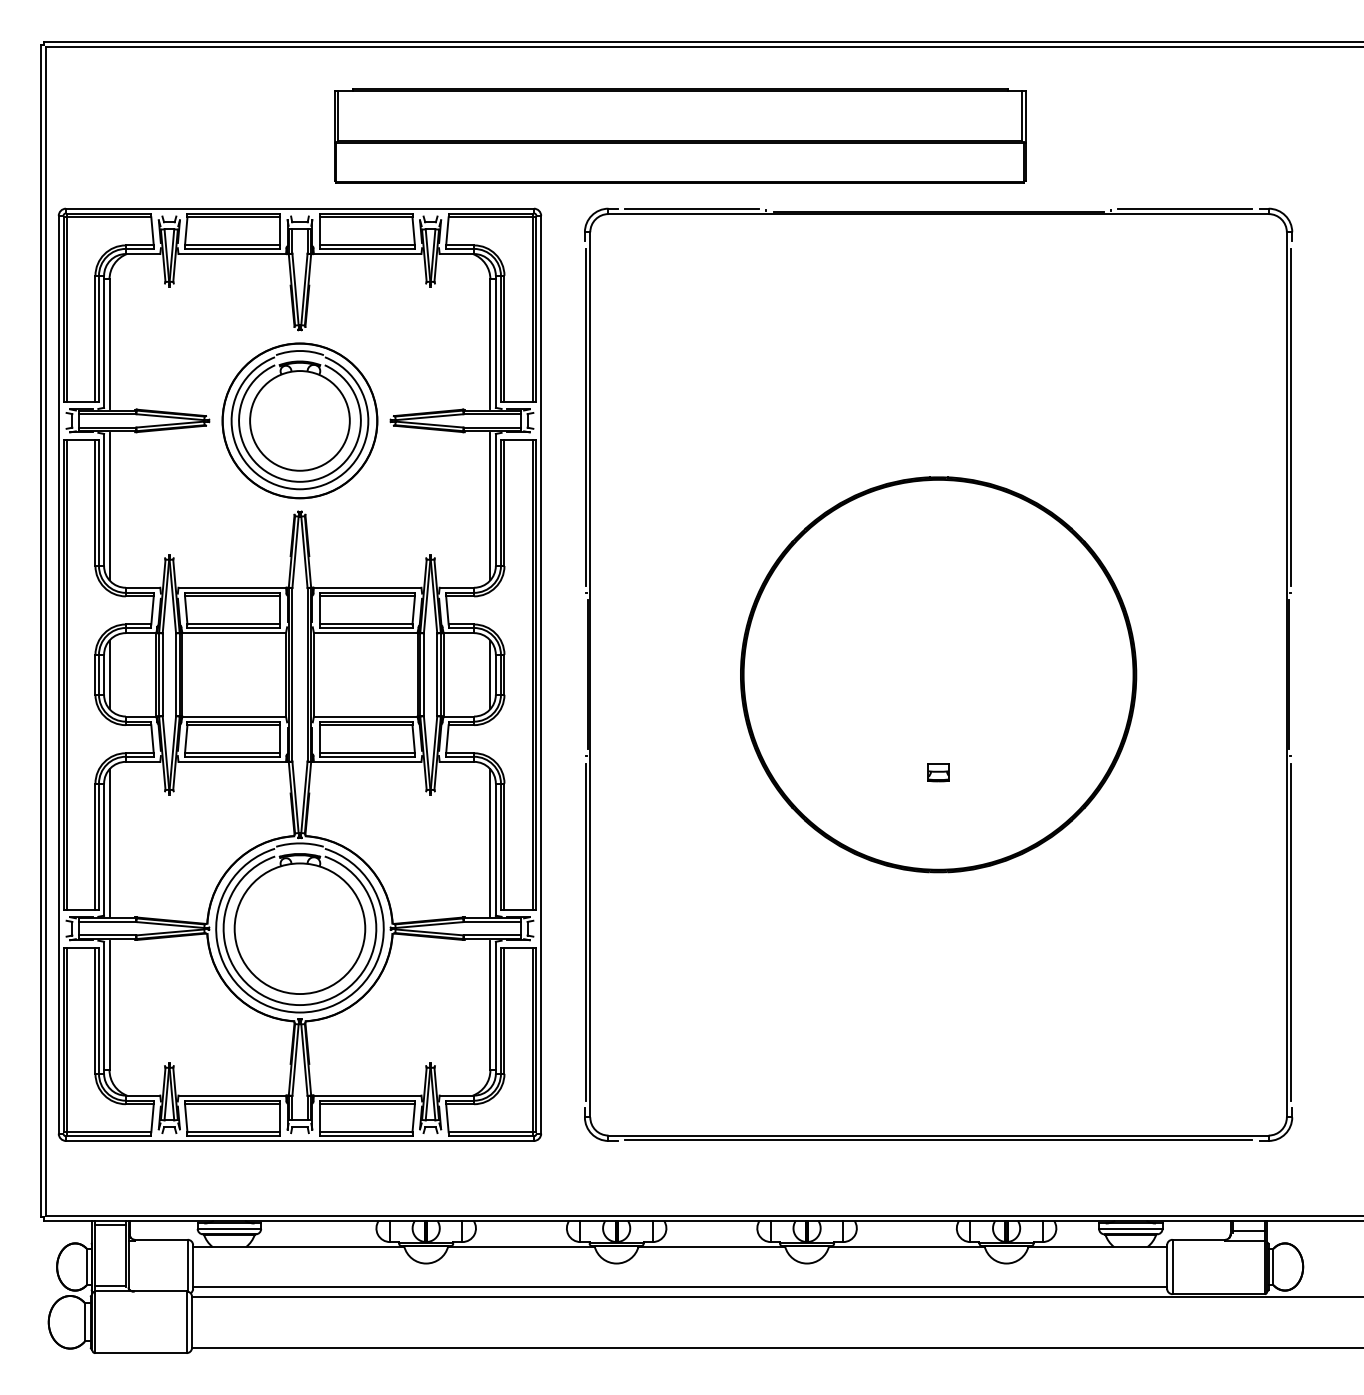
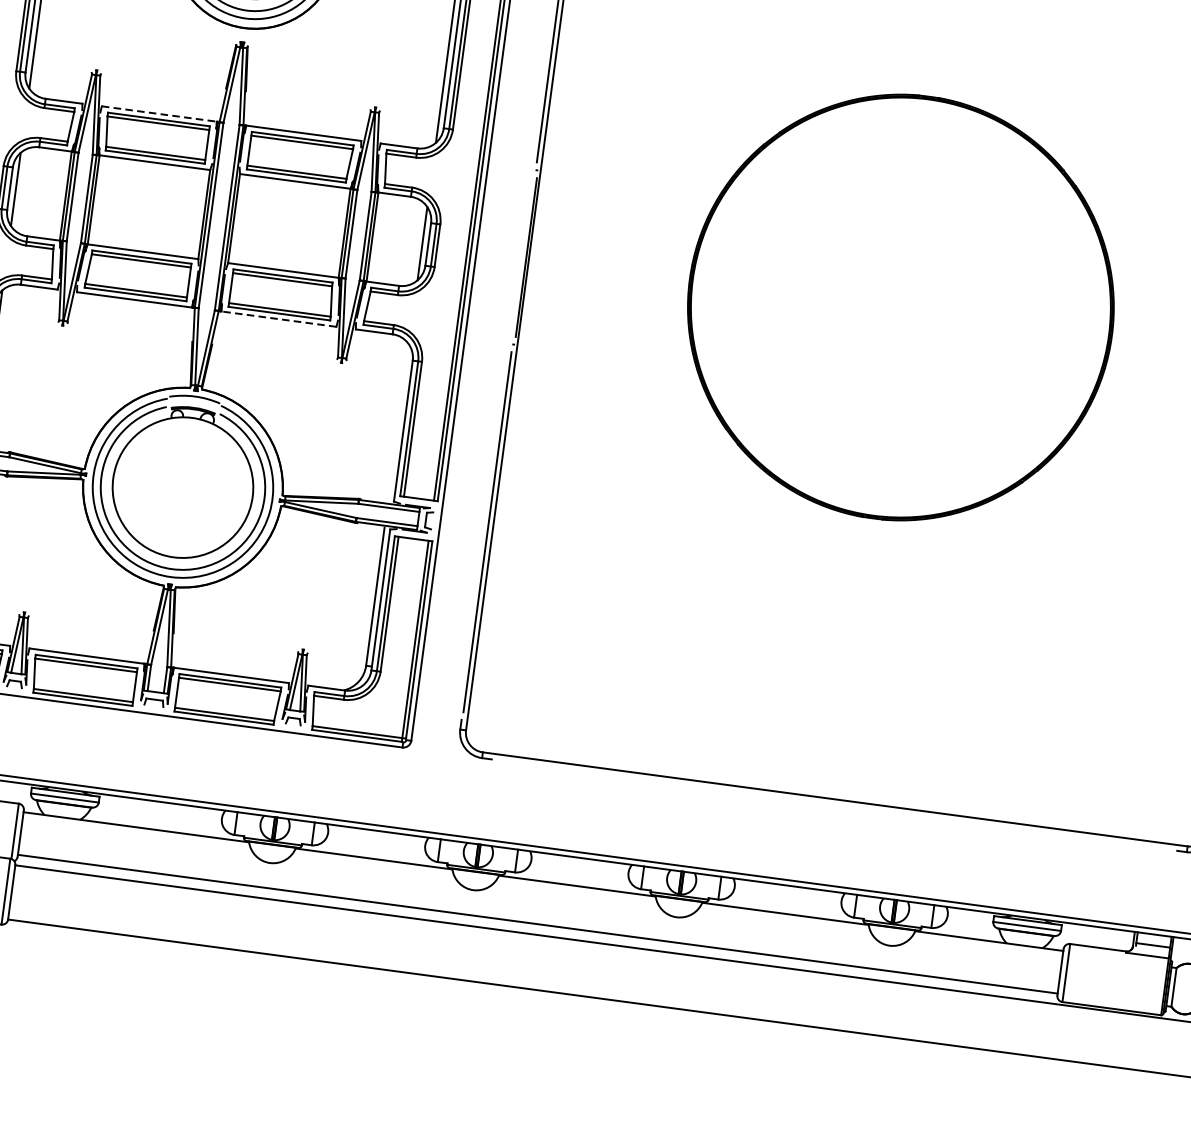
line: (232, 587) -> (159, 113), solid -> dashed
line: (367, 761) -> (278, 318), solid -> dashed
part: (938, 772) -> (886, 411), removed
line: (490, 842) -> (398, 422), removed
line: (938, 1140) -> (834, 804), removed

